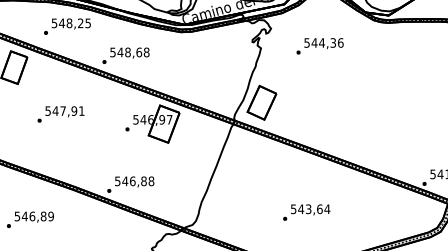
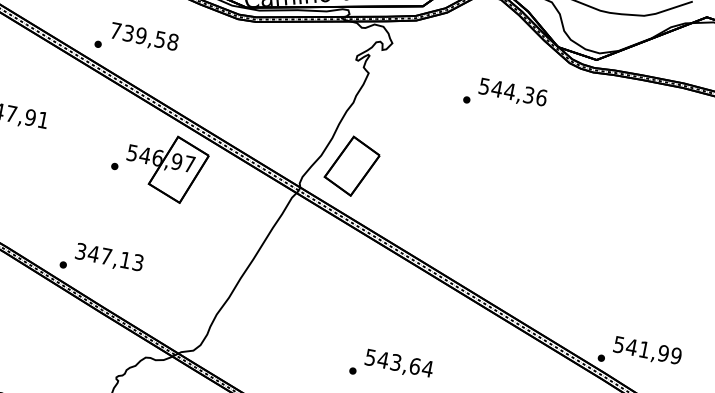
text: (319, 46) -> (504, 96), moved
text: (126, 52) -> (138, 35), 548,68 -> 739,58
text: (134, 181) -> (109, 257), 546,88 -> 347,13

